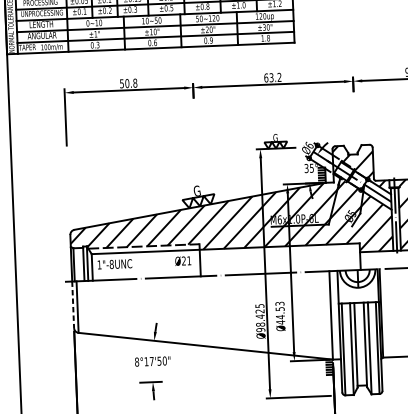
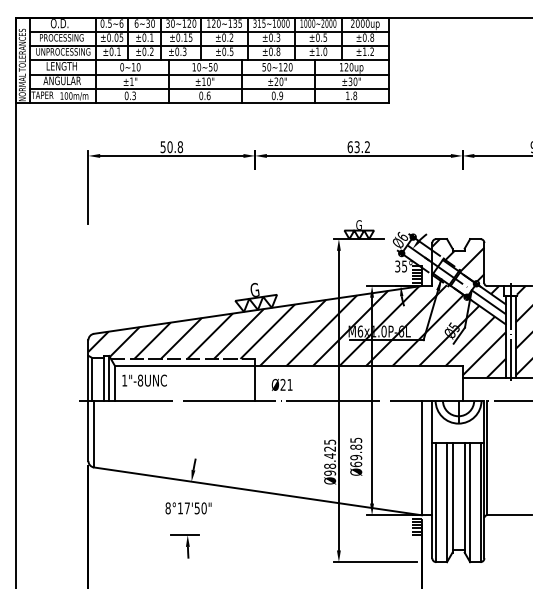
text: (182, 260) -> (281, 384), moved
line: (73, 305) -> (88, 431), dashed -> solid
text: (280, 313) -> (356, 452), Ø44.53 -> Ø69.85

